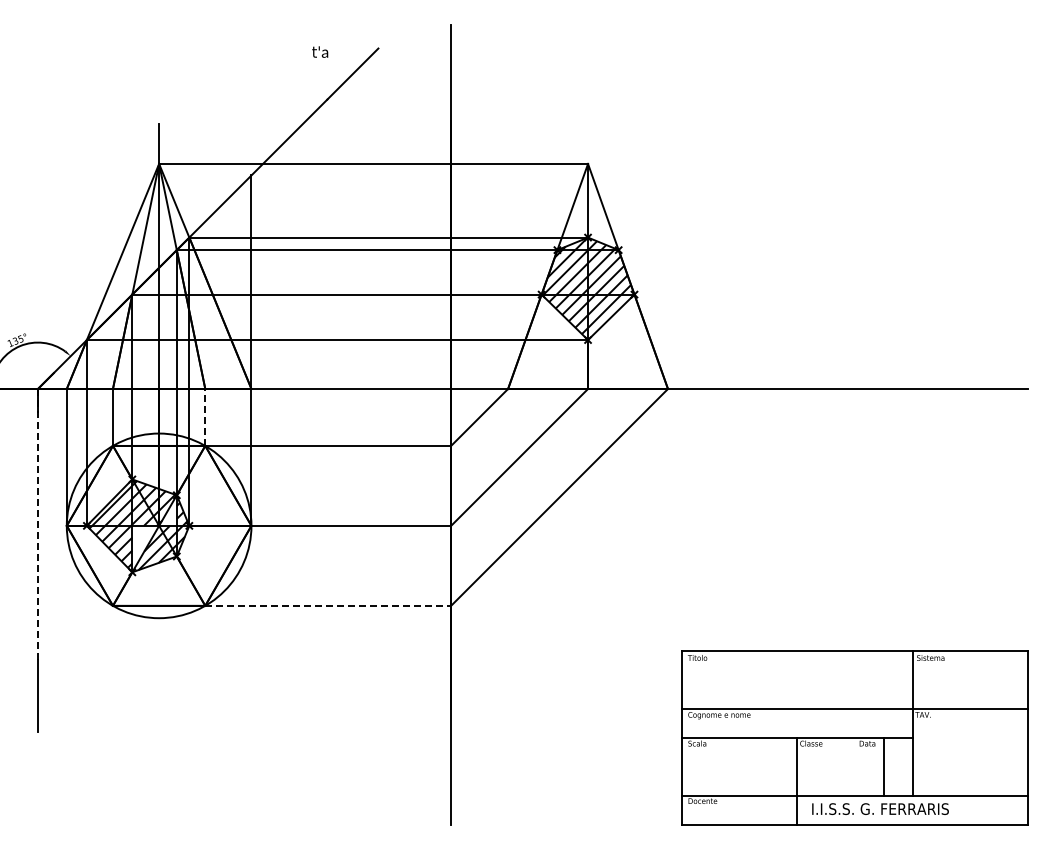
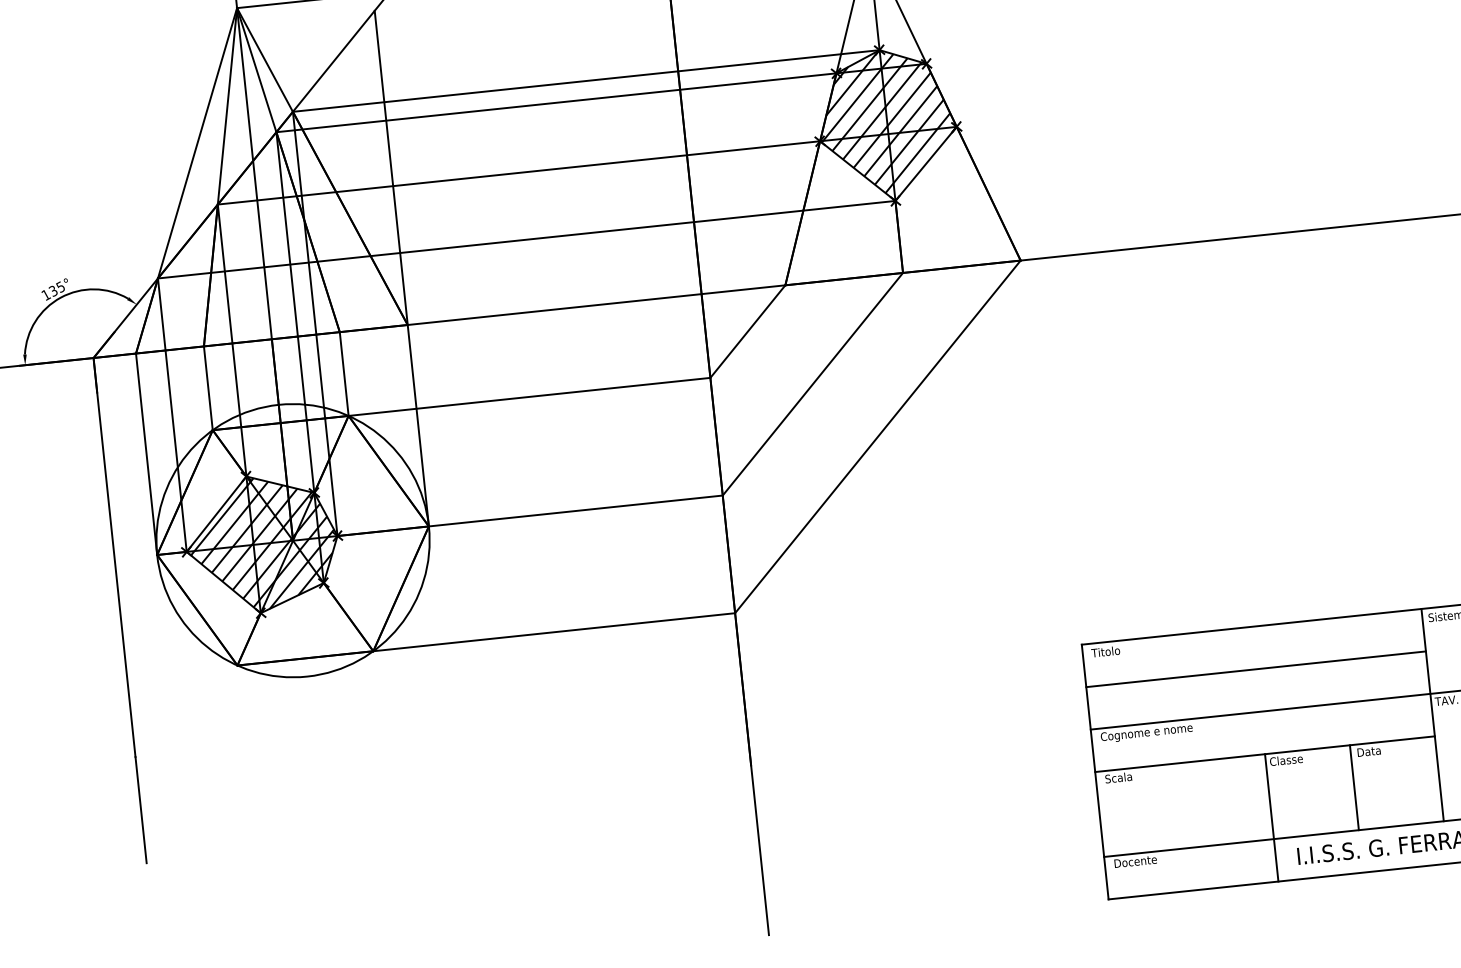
line: (205, 416) -> (344, 372), dashed -> solid
hatch: (169, 515) -> (306, 523), added
line: (37, 524) -> (113, 557), dashed -> solid
hatch: (144, 544) -> (274, 570), added
line: (328, 605) -> (554, 631), dashed -> solid
line: (796, 680) -> (1254, 669), added
line: (884, 766) -> (1354, 787), moved

